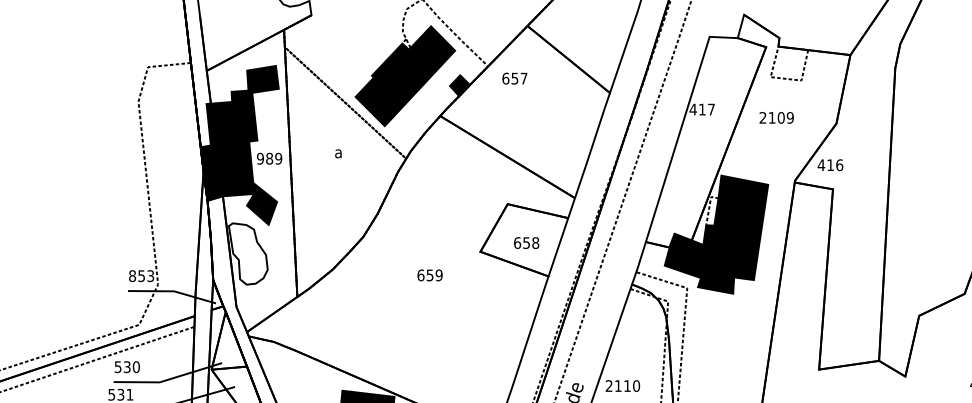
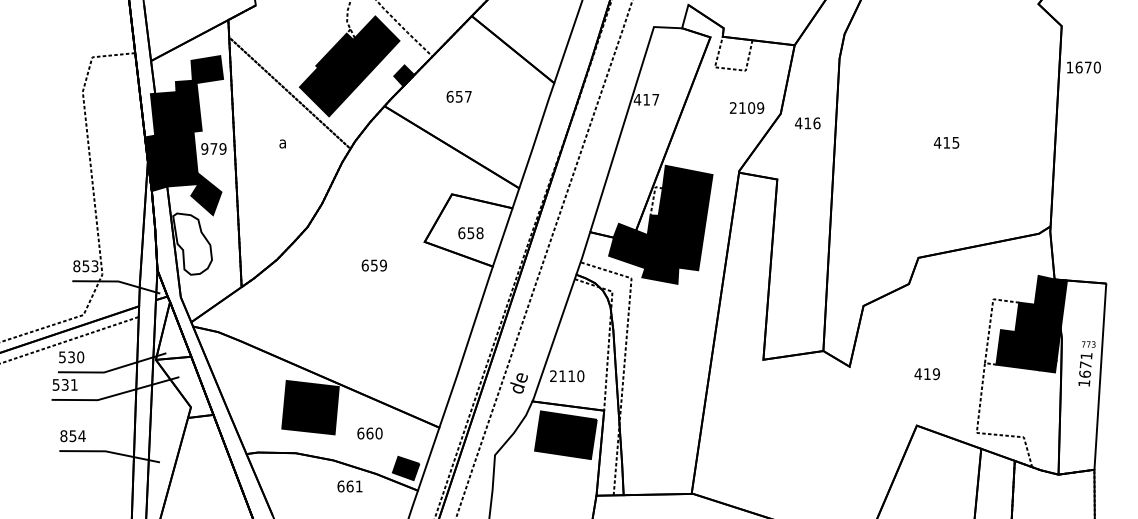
text: (514, 78) -> (458, 96), moved
text: (777, 117) -> (747, 107), moved
text: (269, 158) -> (213, 148), 989 -> 979
text: (830, 165) -> (807, 123), moved

